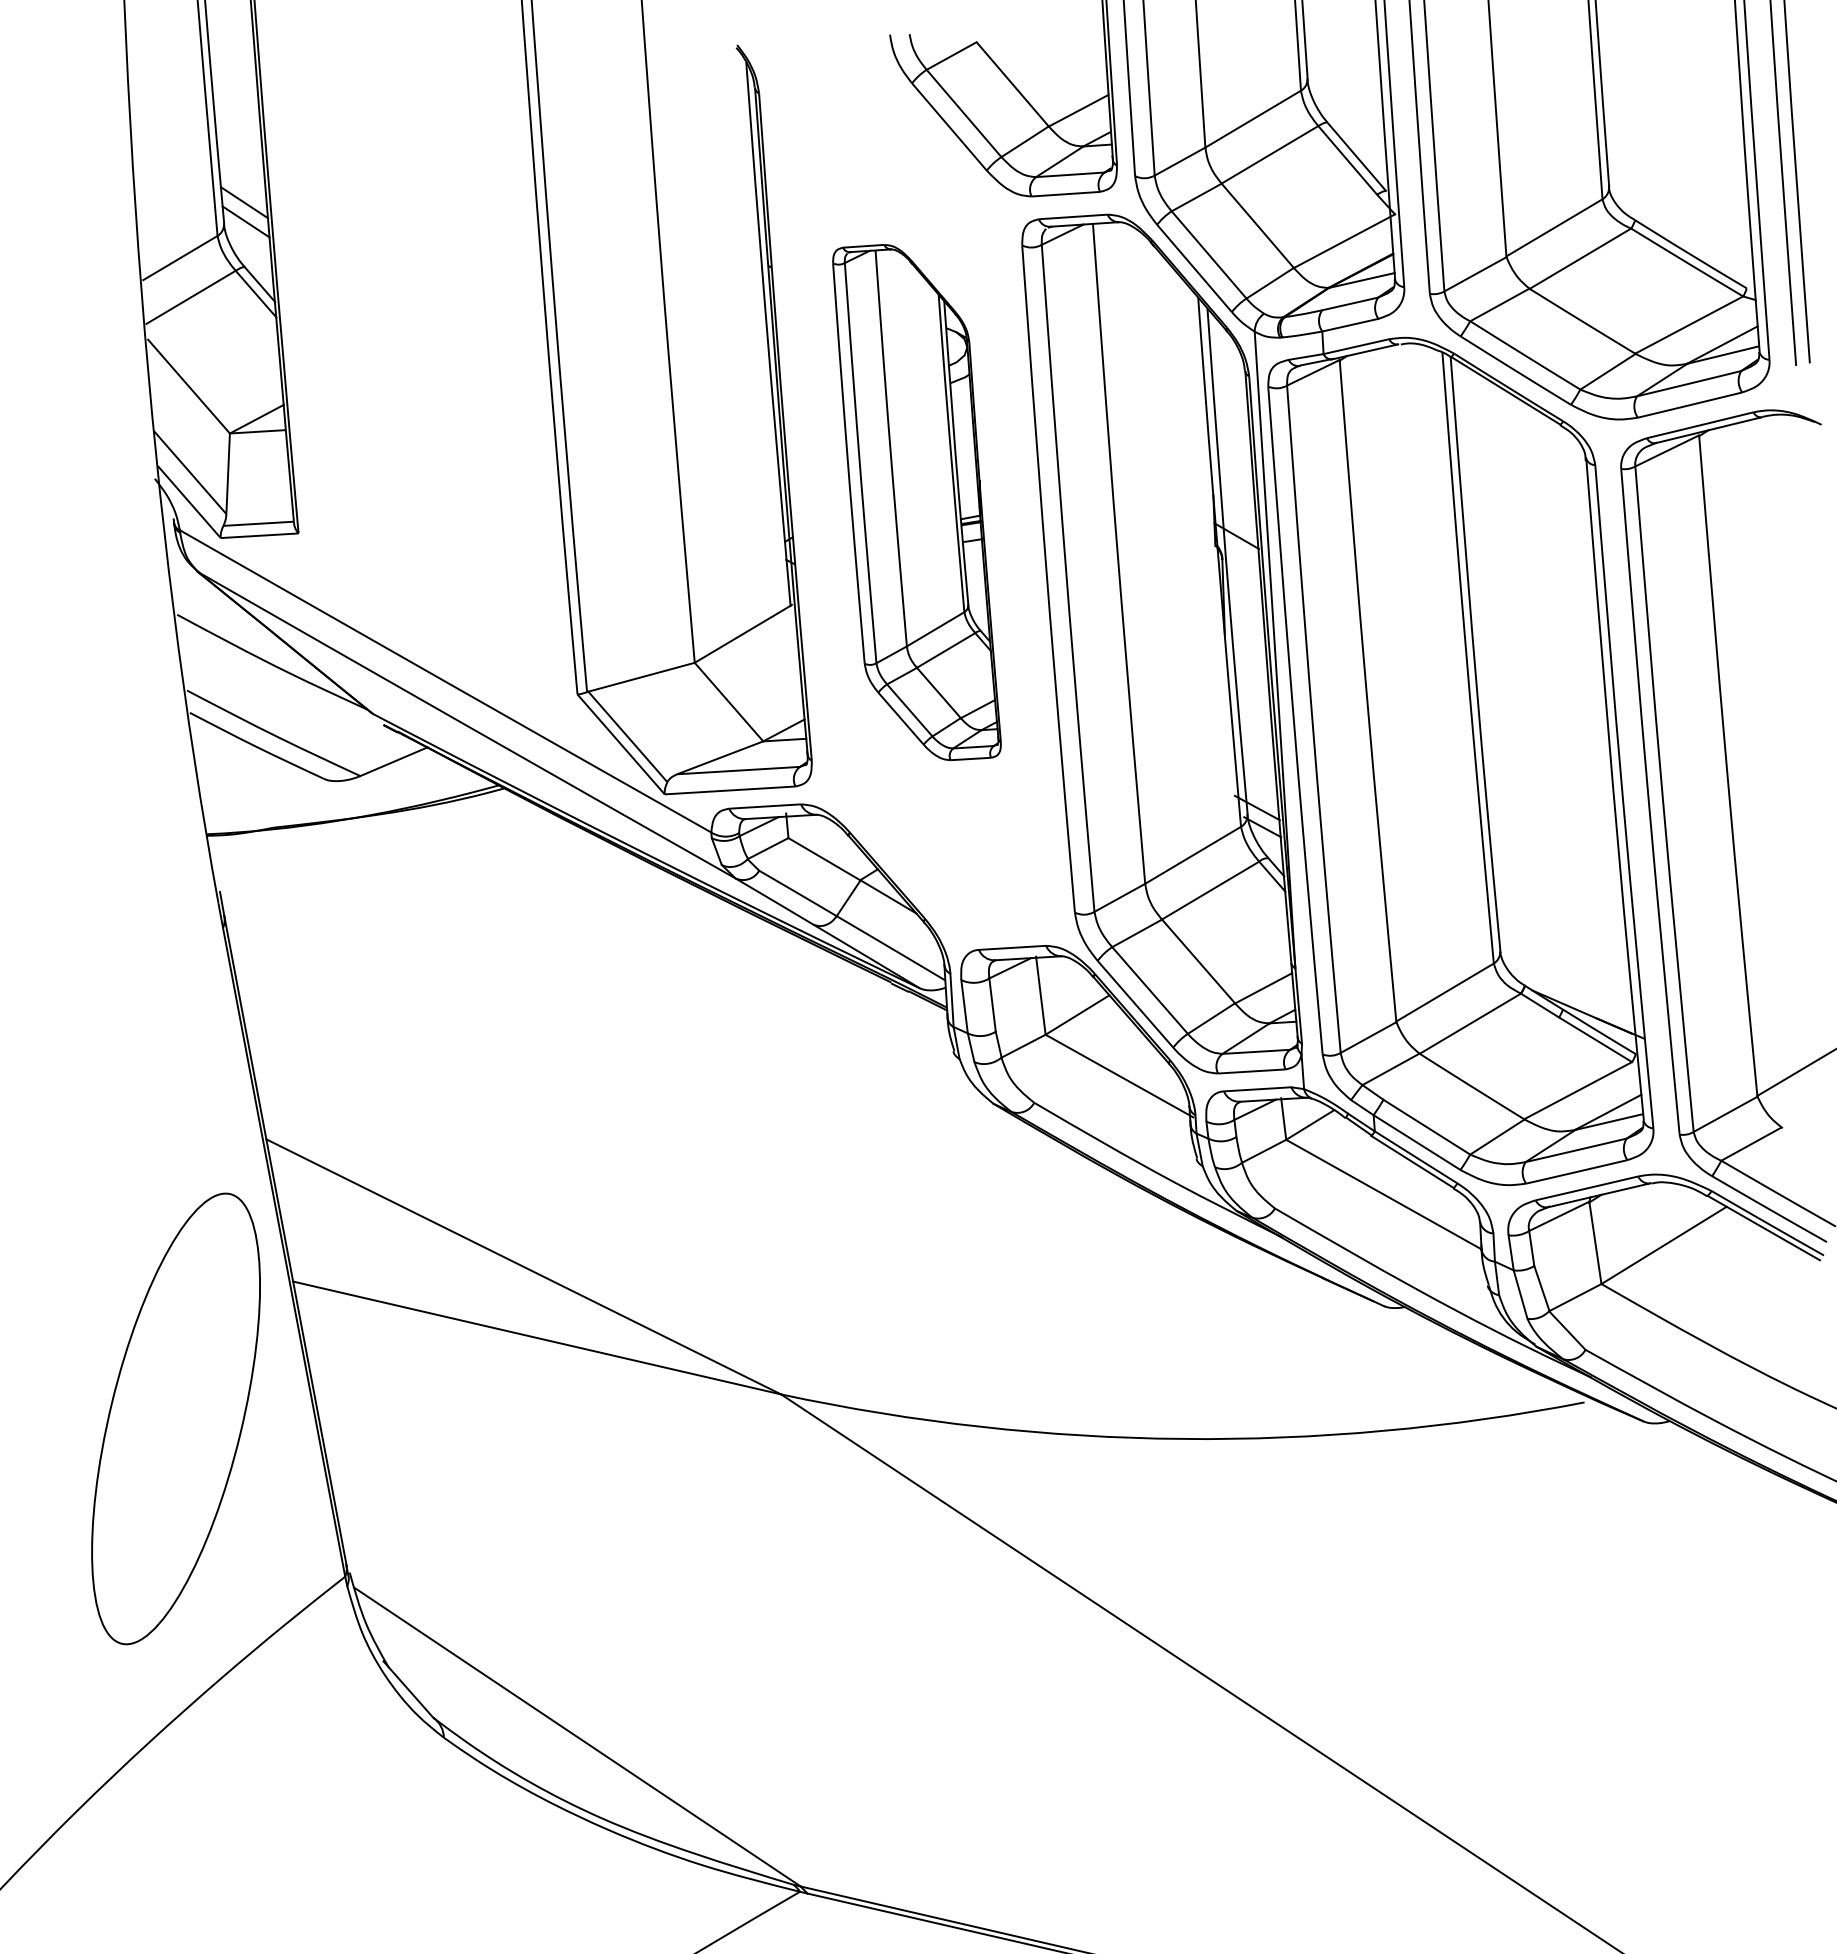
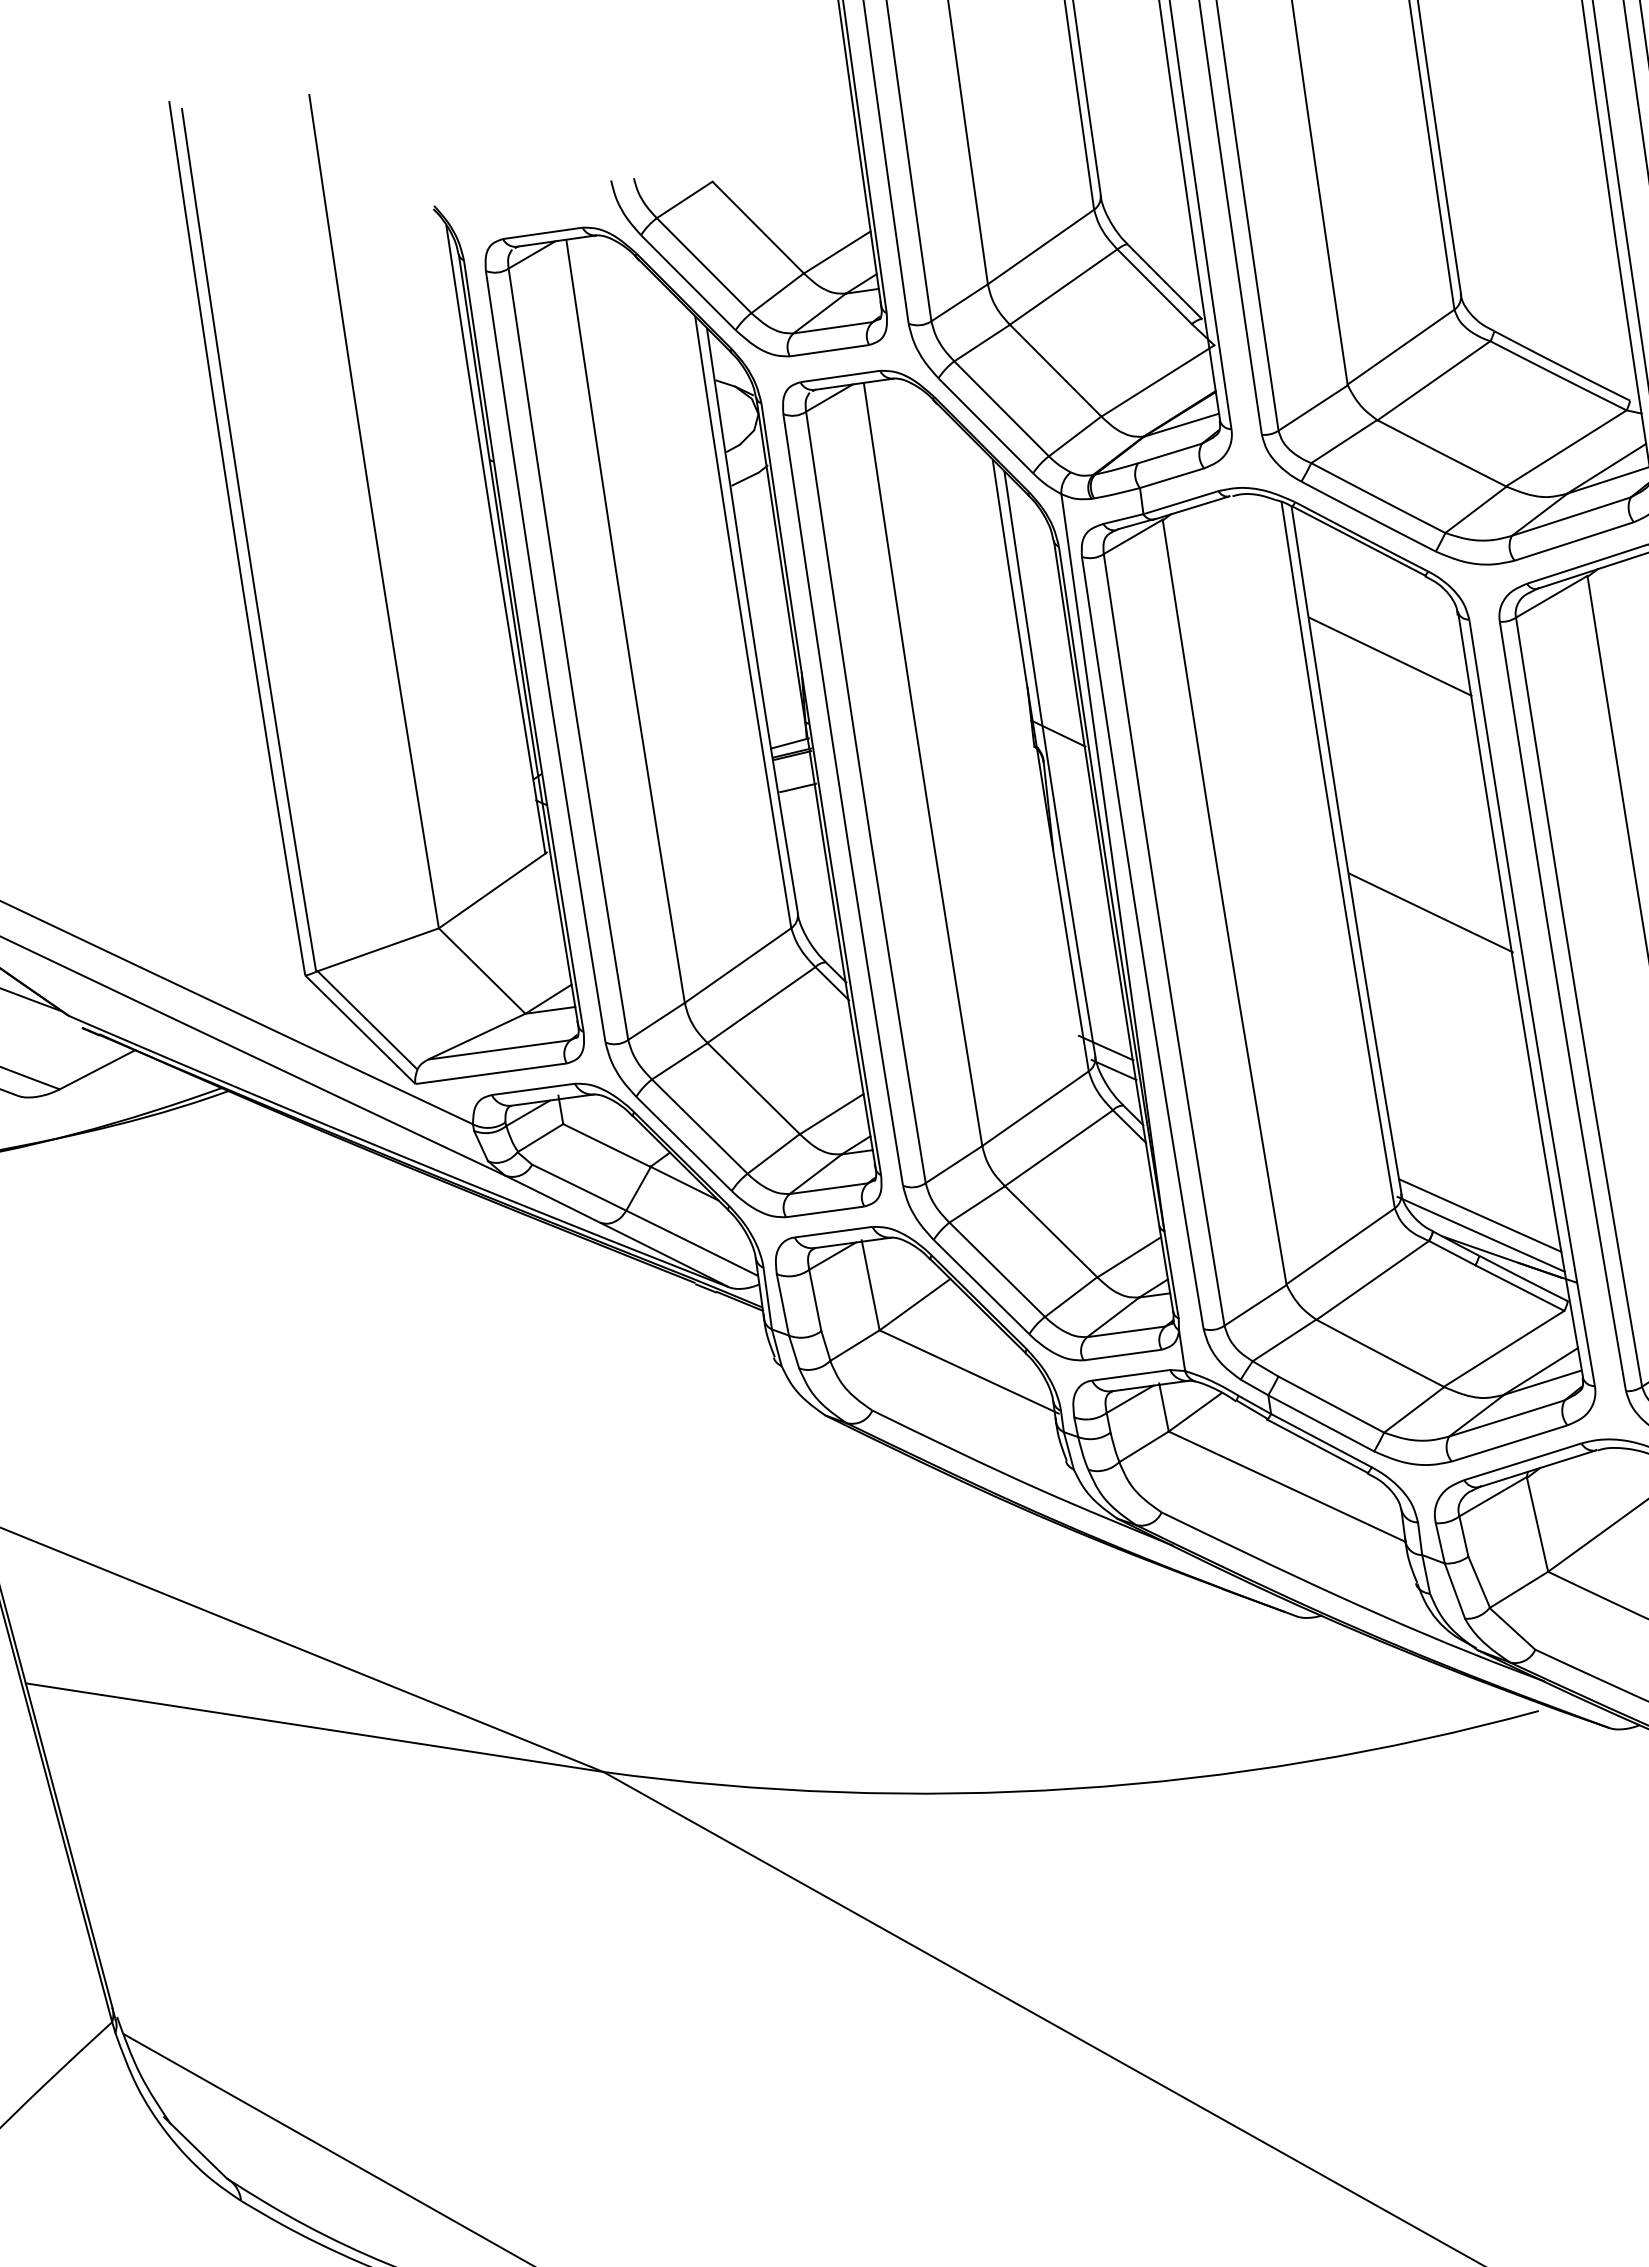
line: (1525, 491) -> (1390, 656), added
part: (916, 502) -> (682, 722), size x1.67
line: (1543, 713) -> (1430, 913), added
line: (1566, 974) -> (1480, 1214), added
line: (1565, 990) -> (1480, 1233), added

